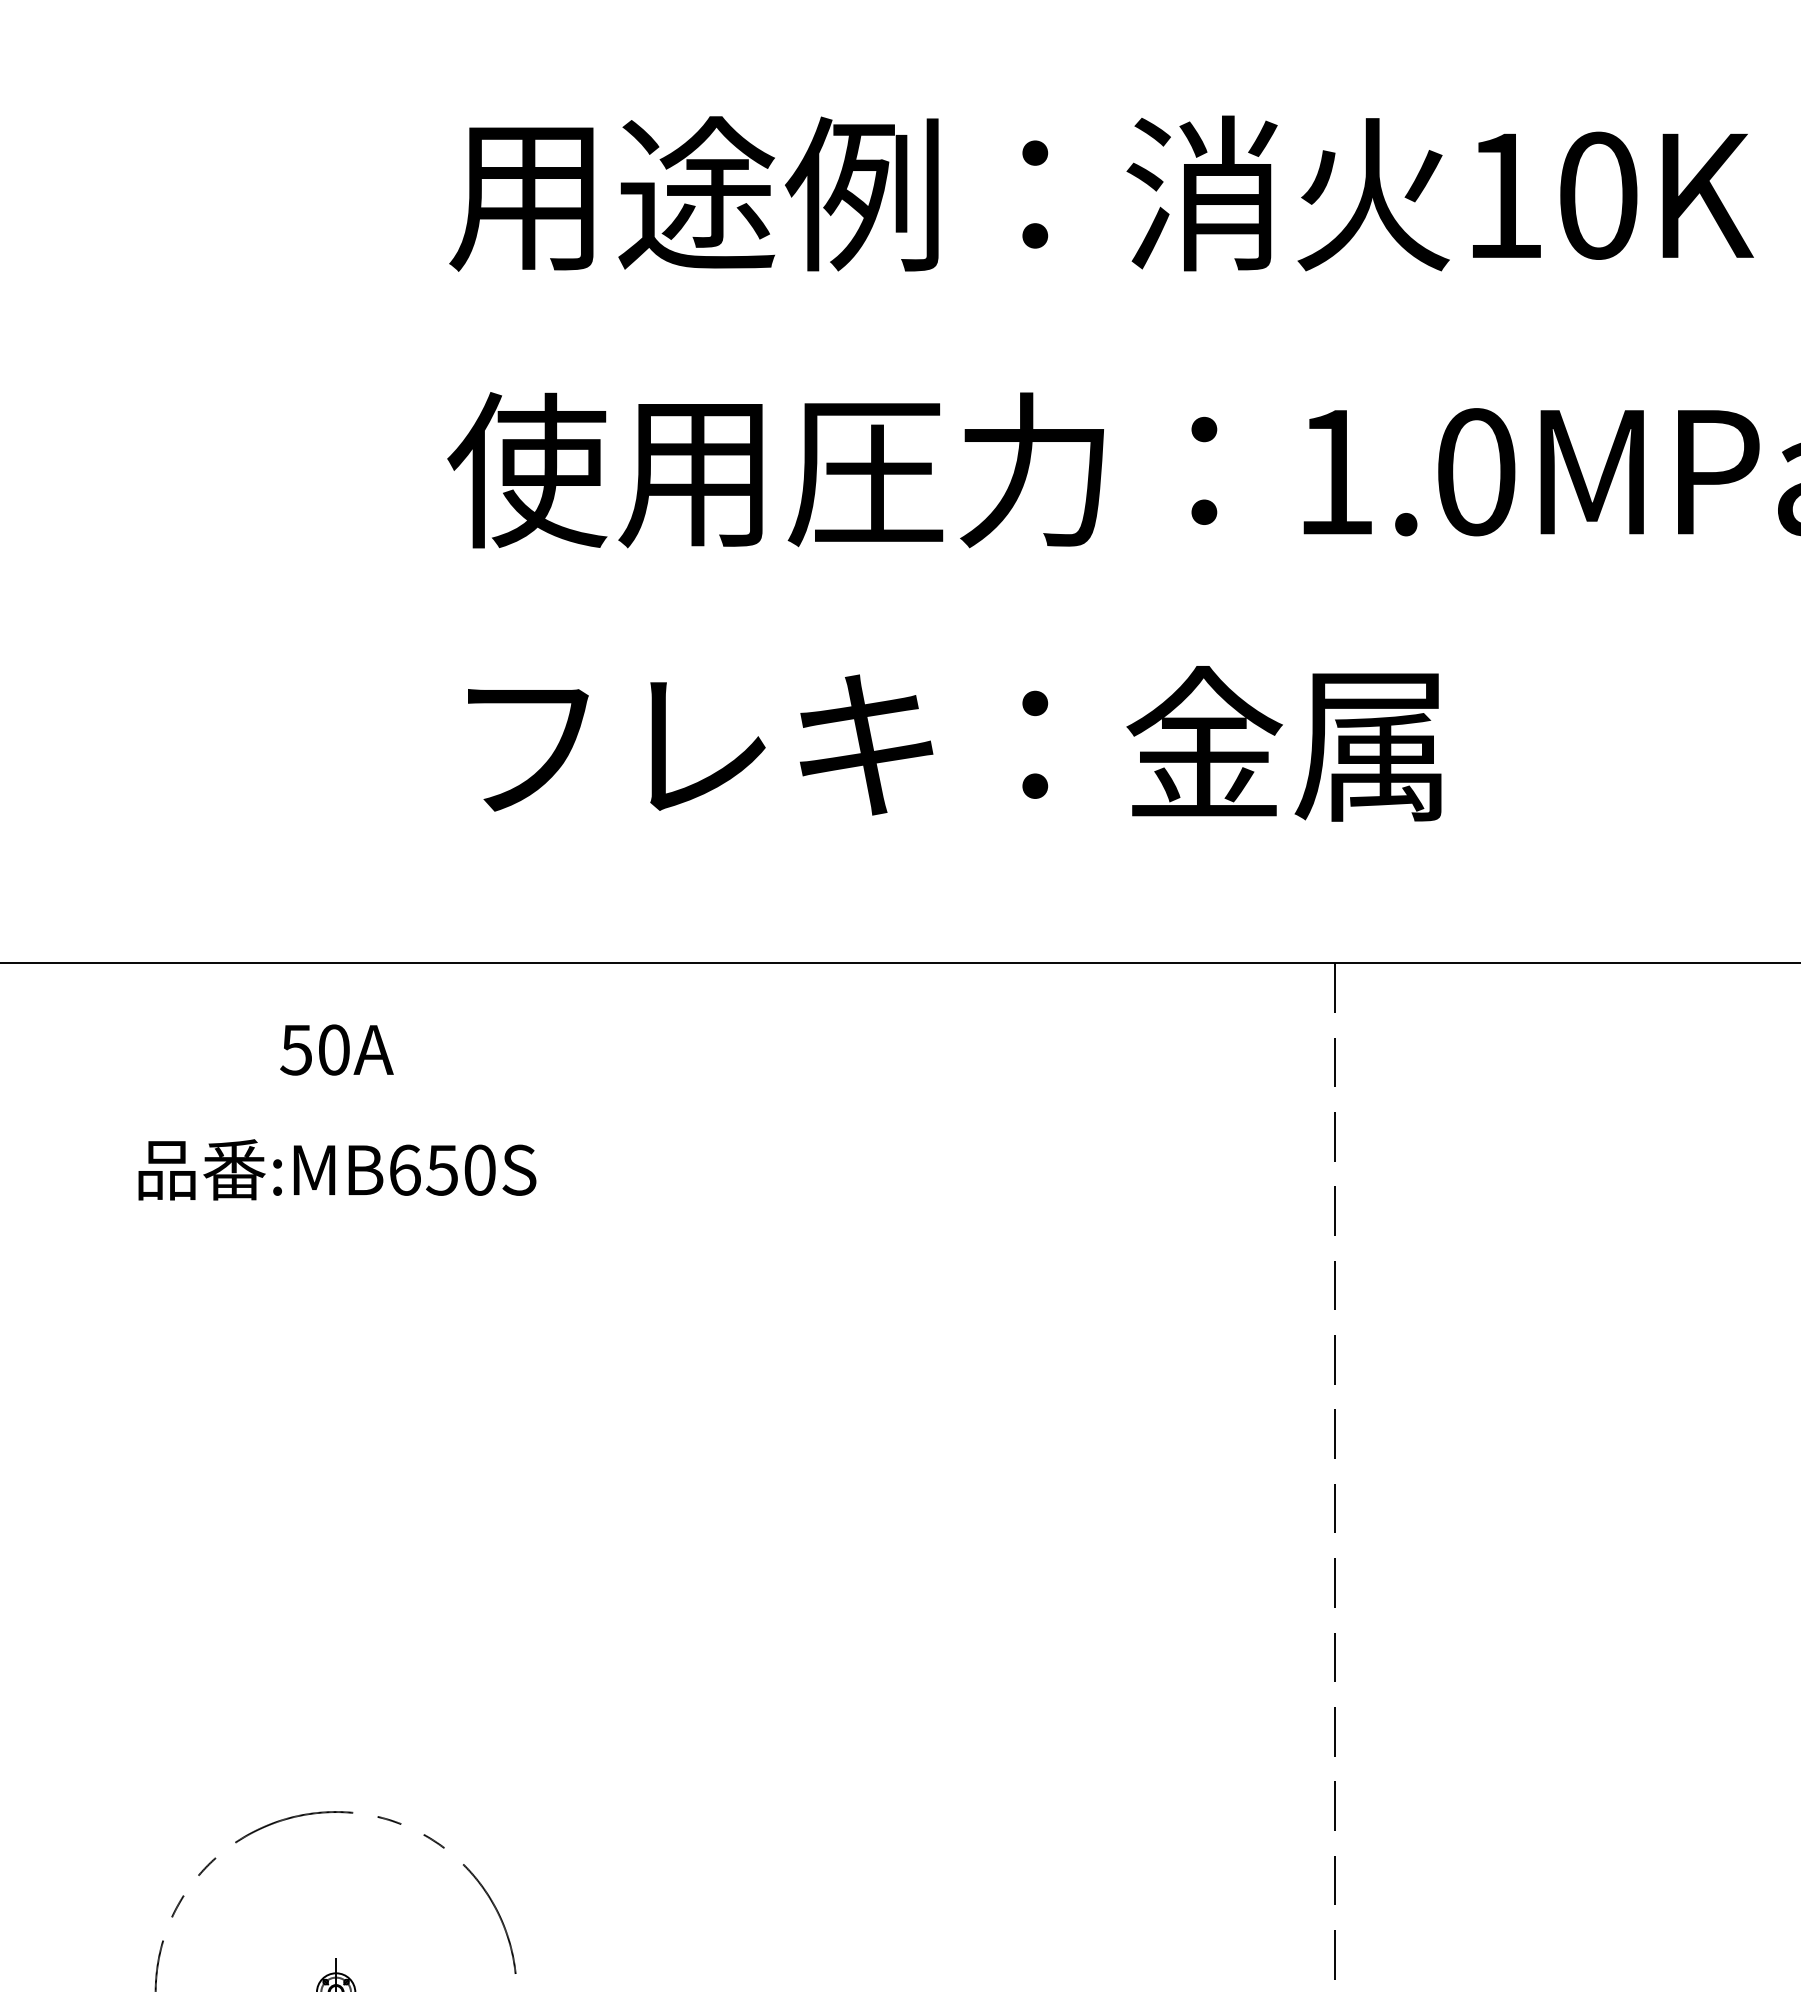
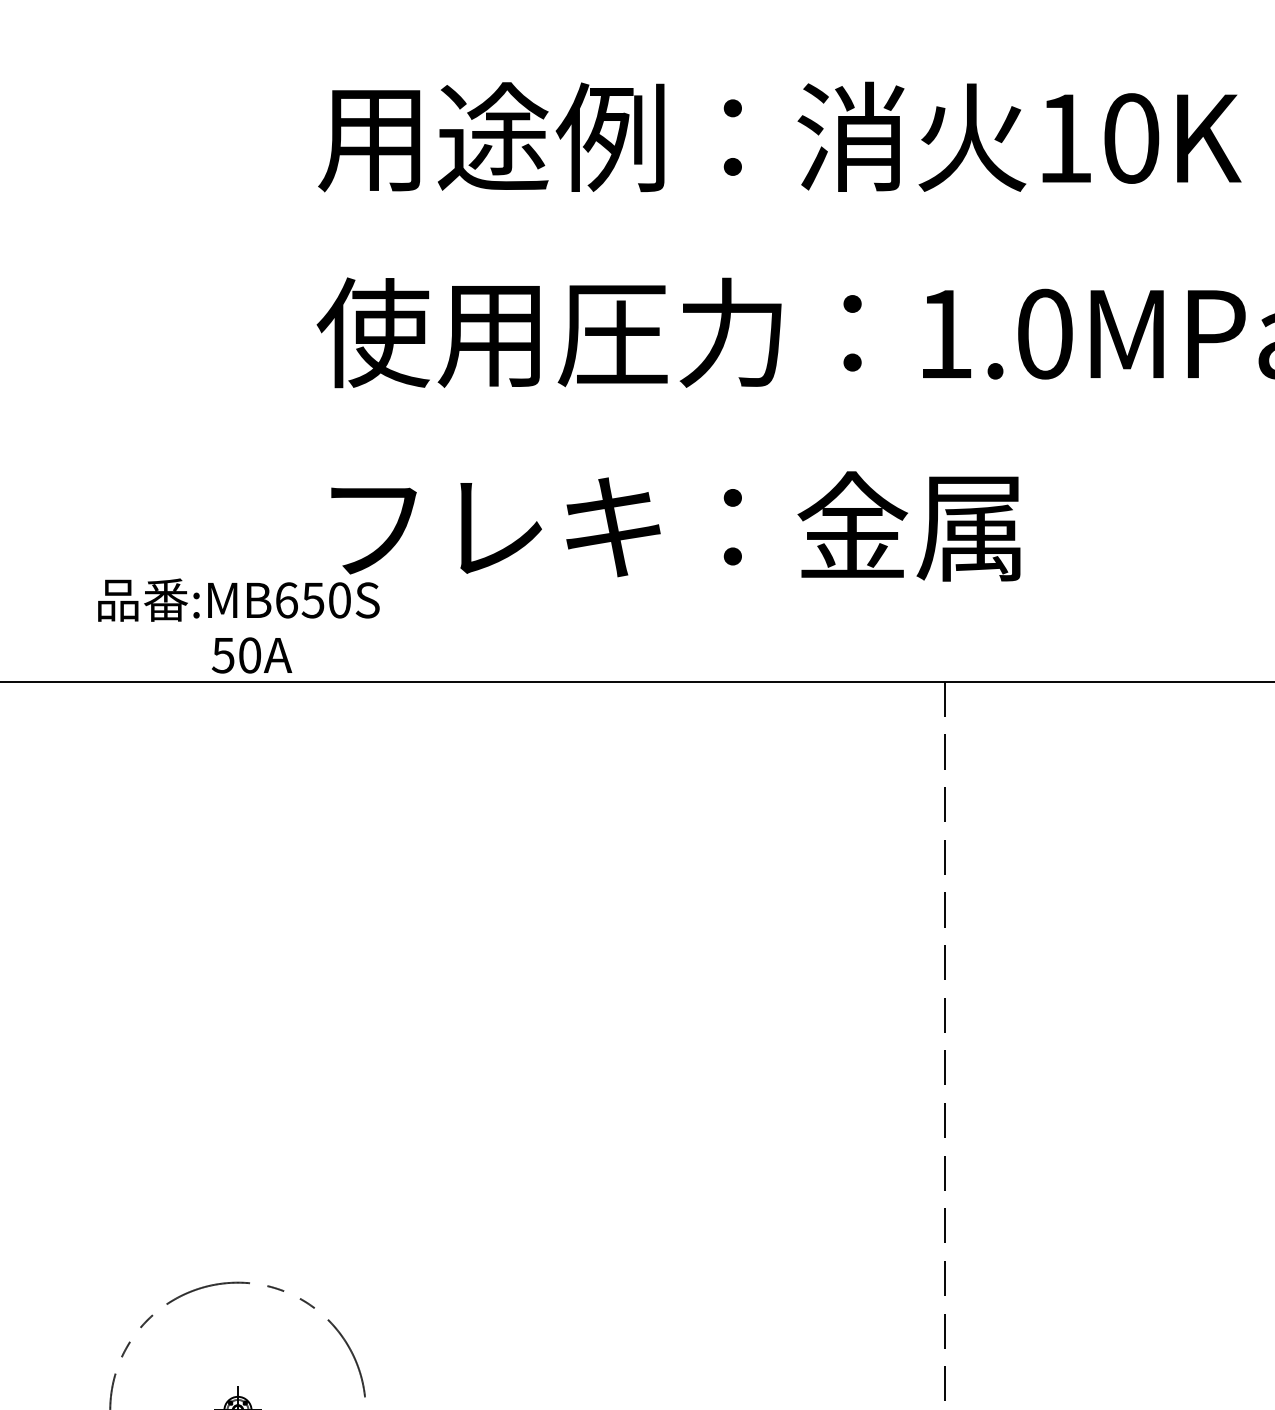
text: (336, 1049) -> (251, 655), moved
text: (337, 1169) -> (238, 599), moved

